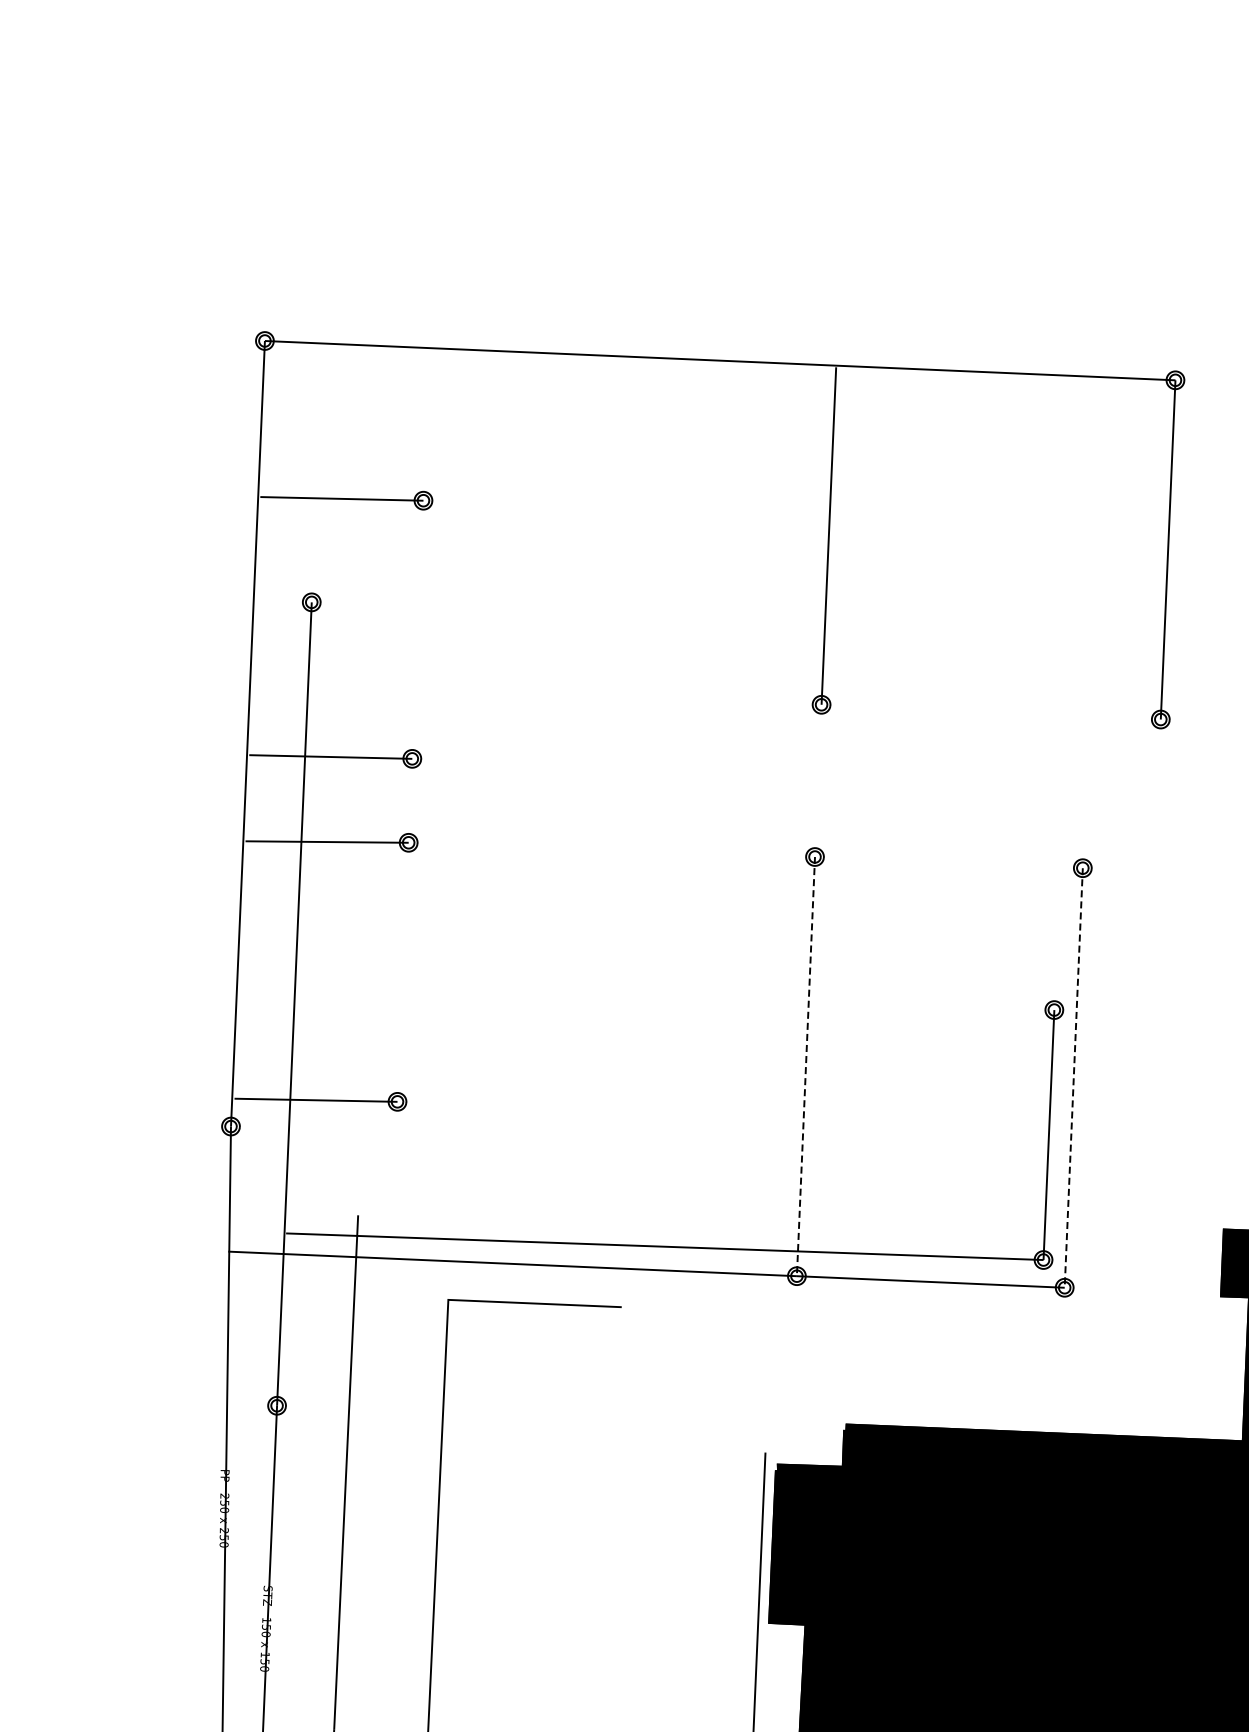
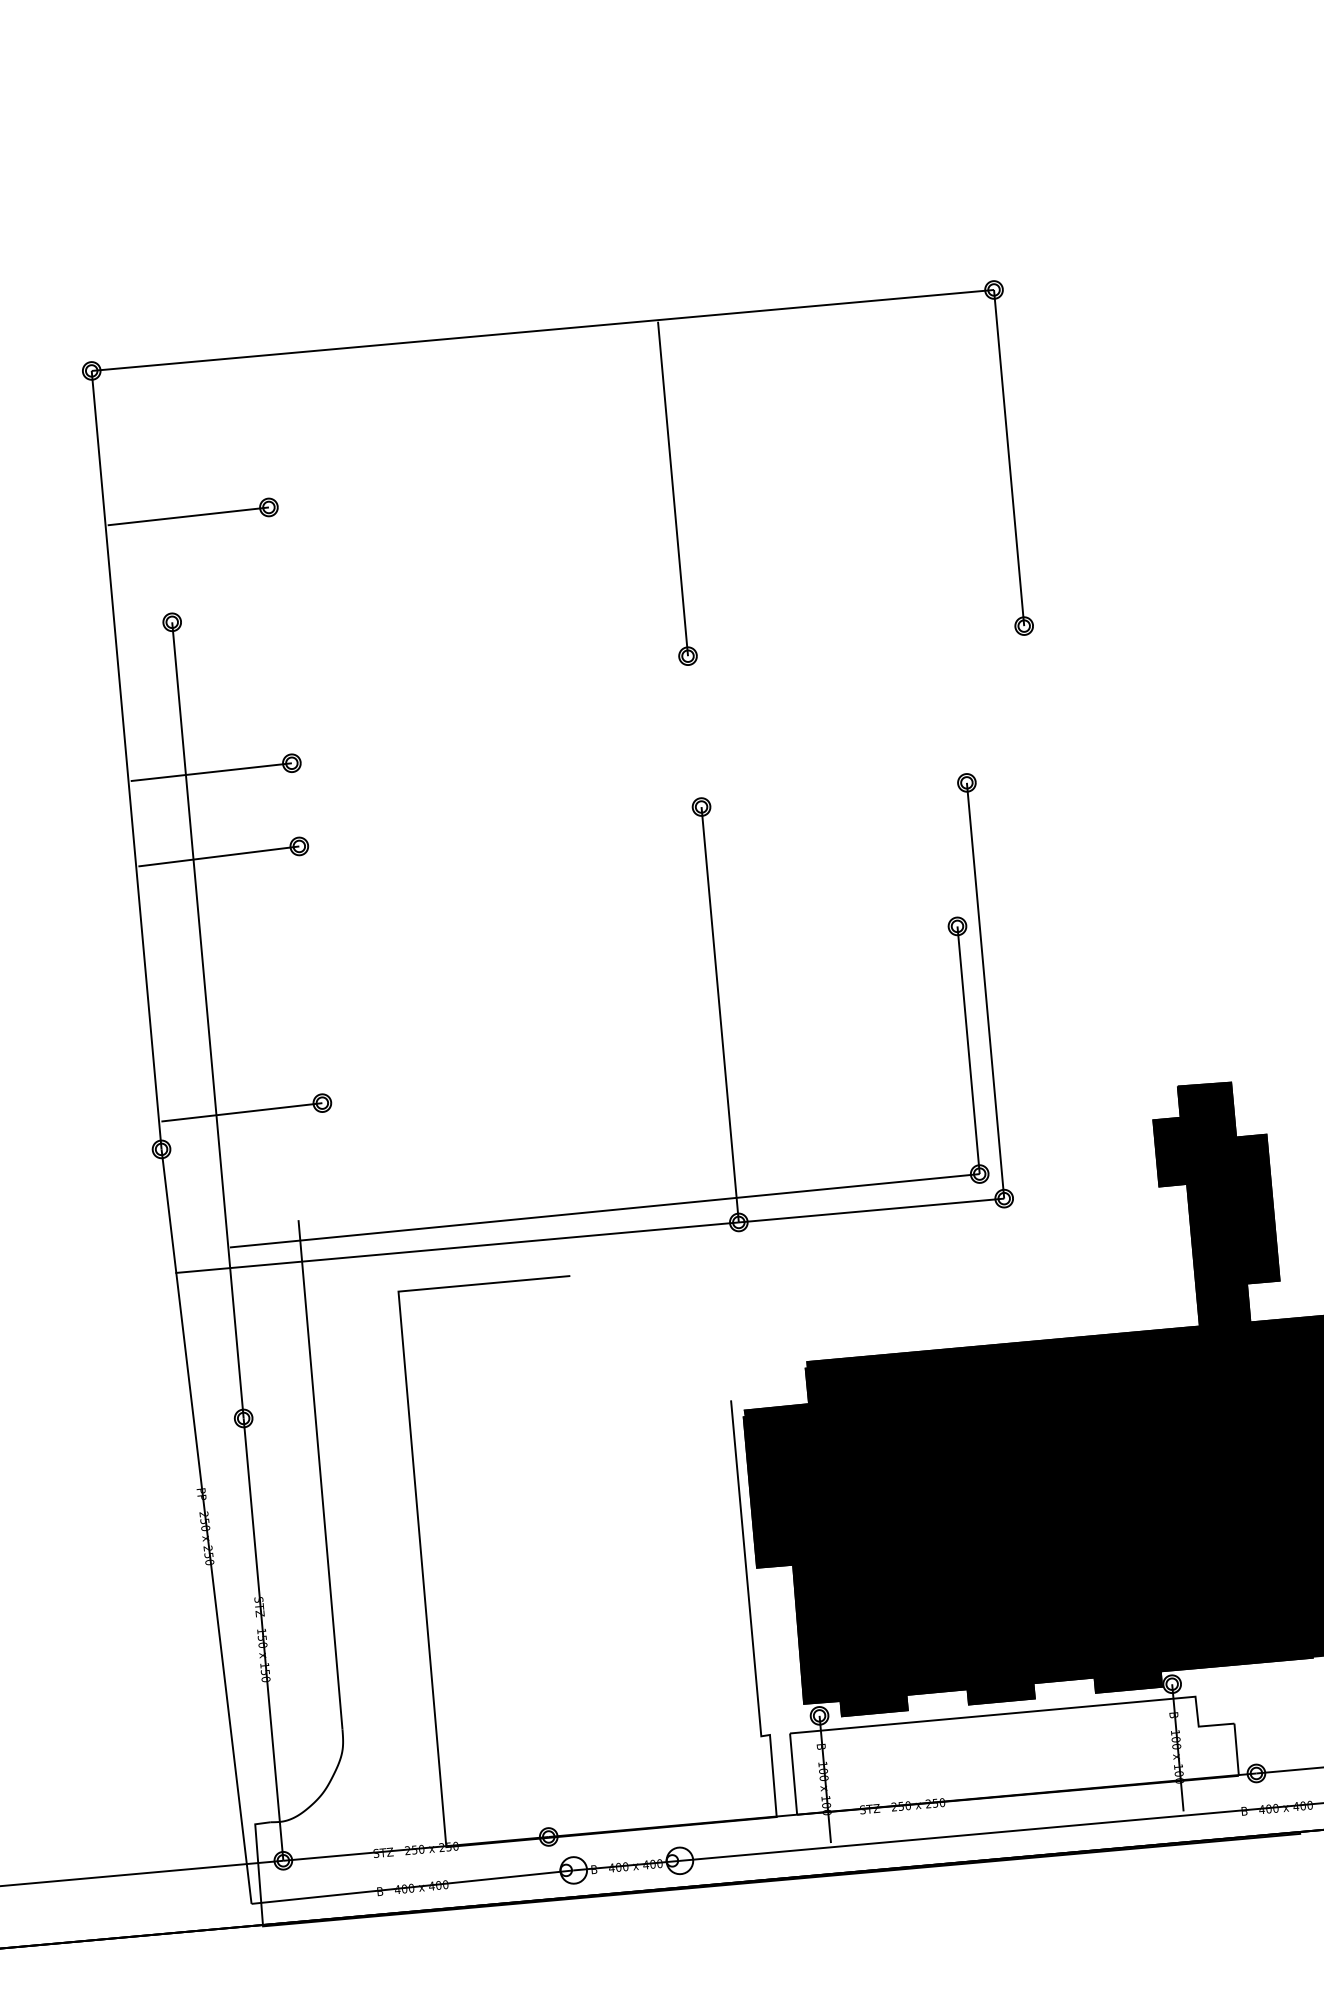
line: (806, 1066) -> (720, 1014), dashed -> solid
line: (1073, 1077) -> (985, 990), dashed -> solid

